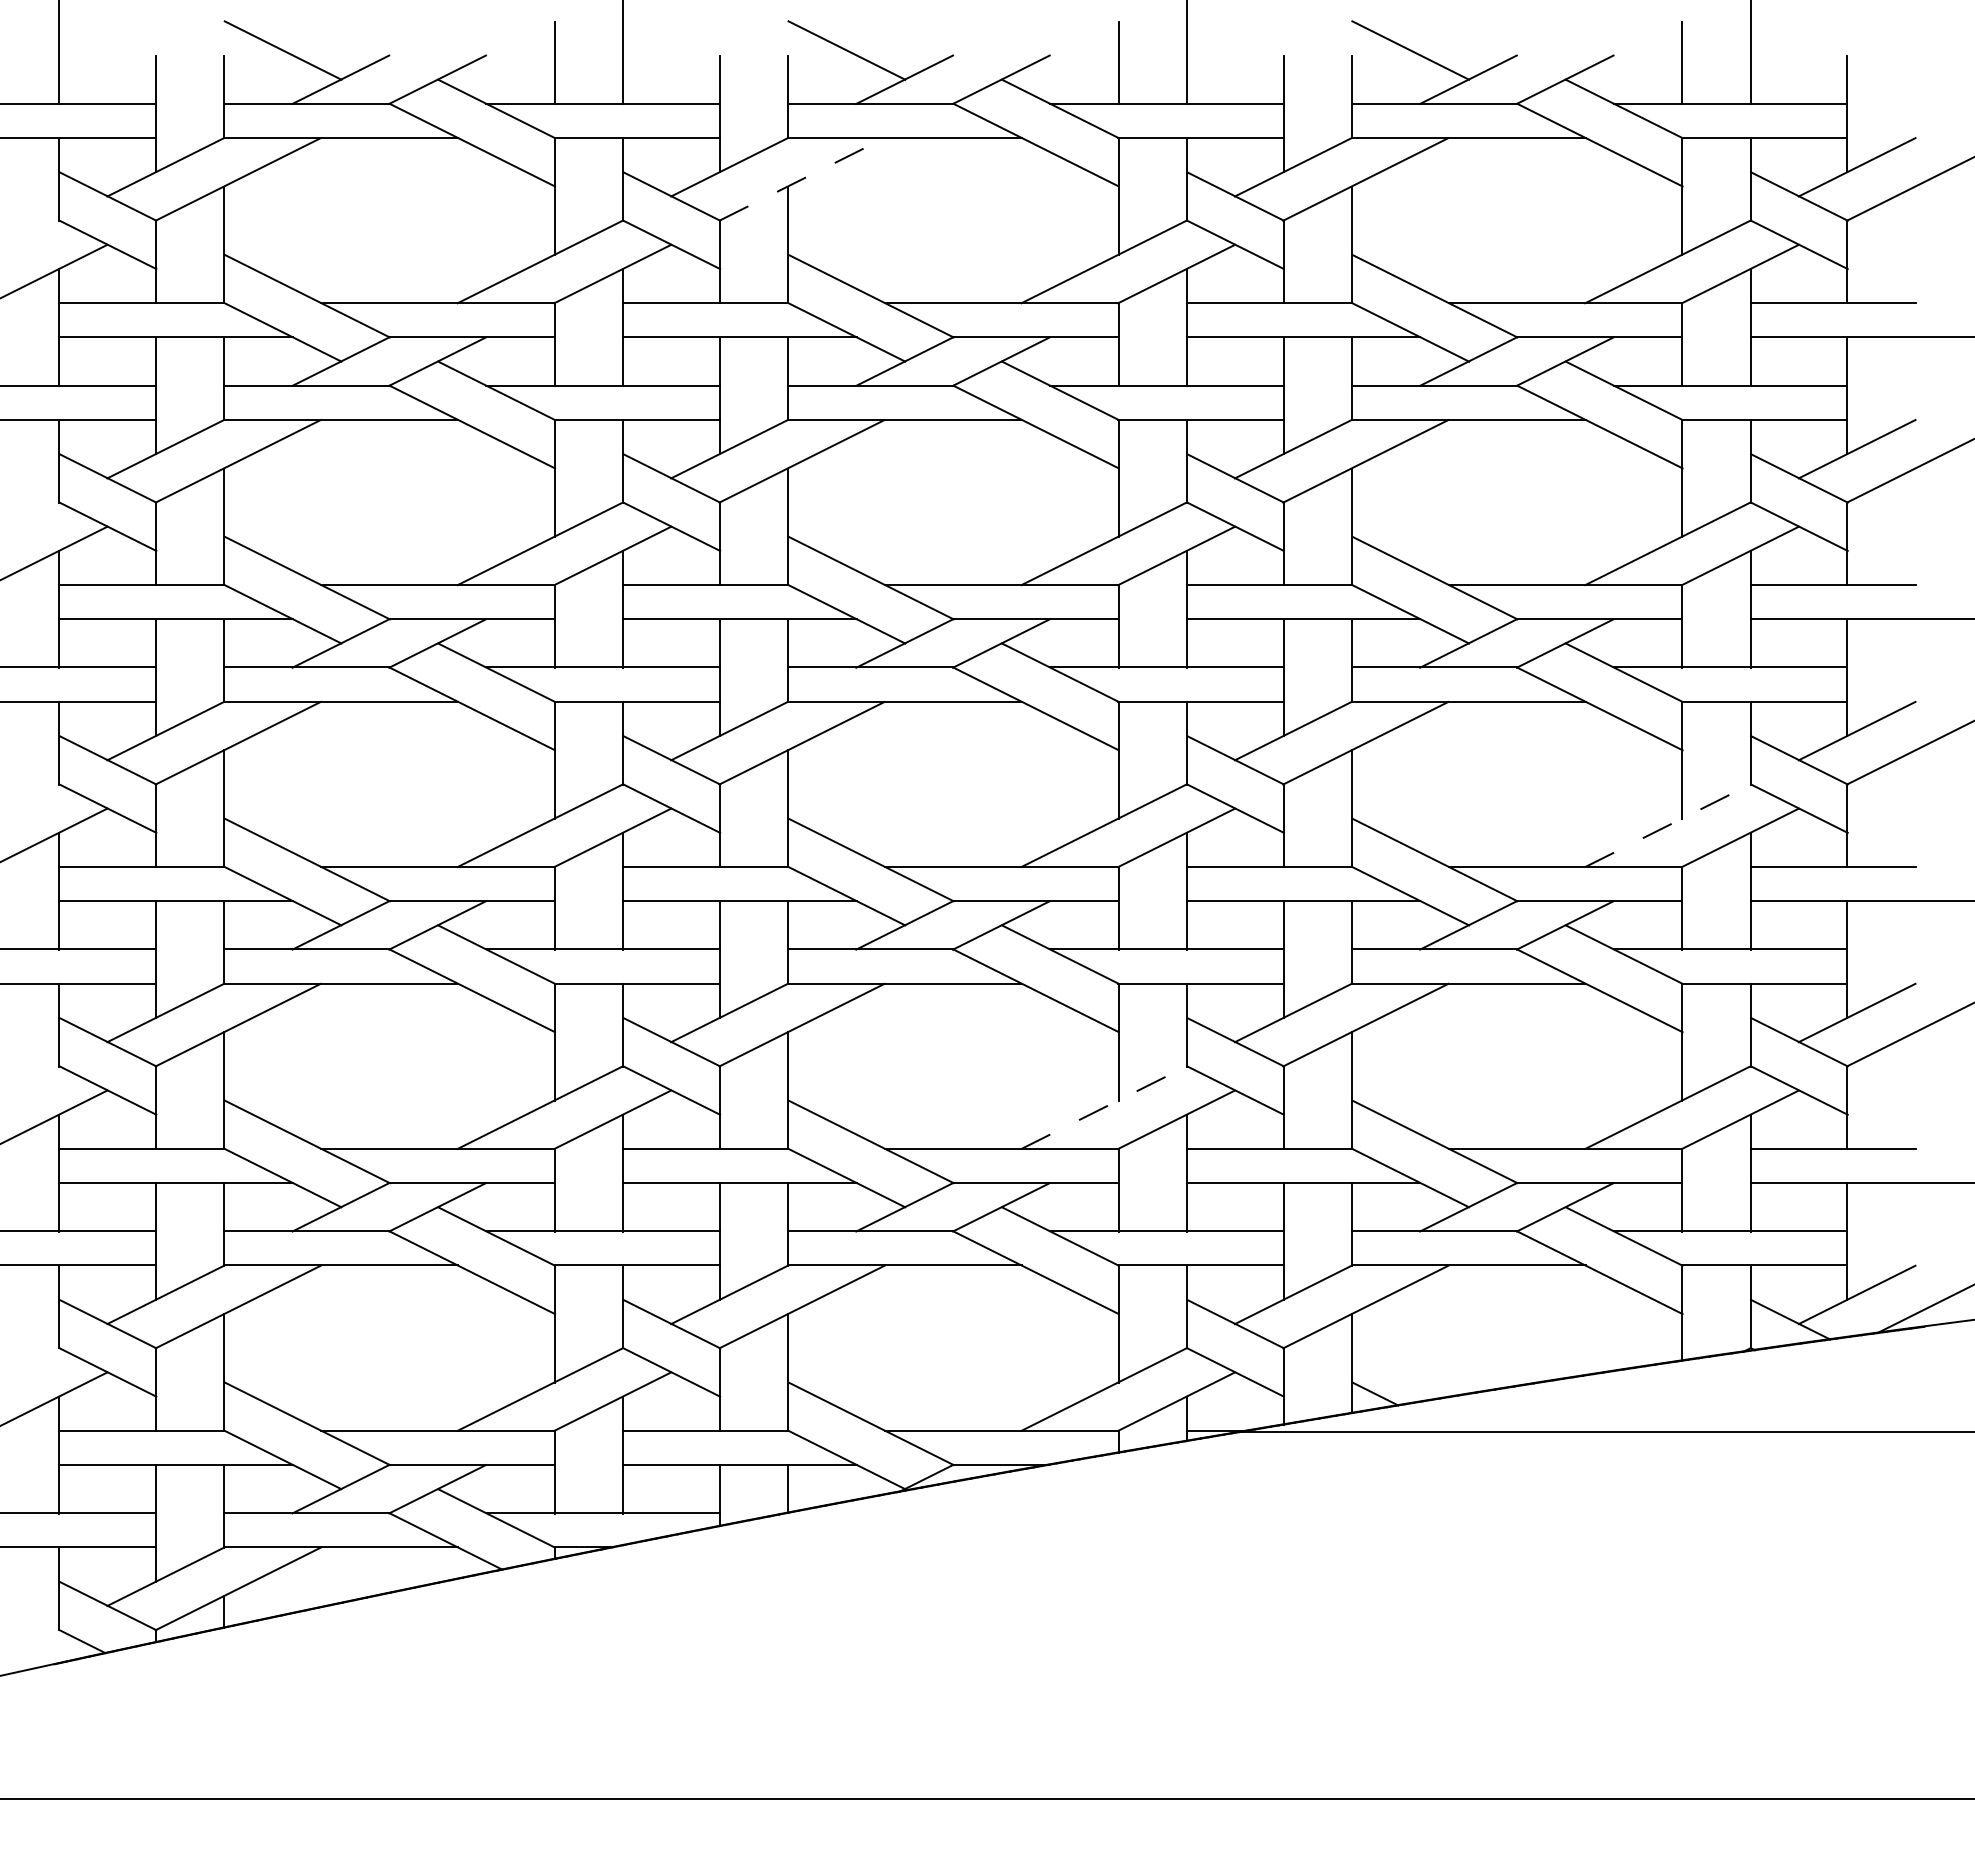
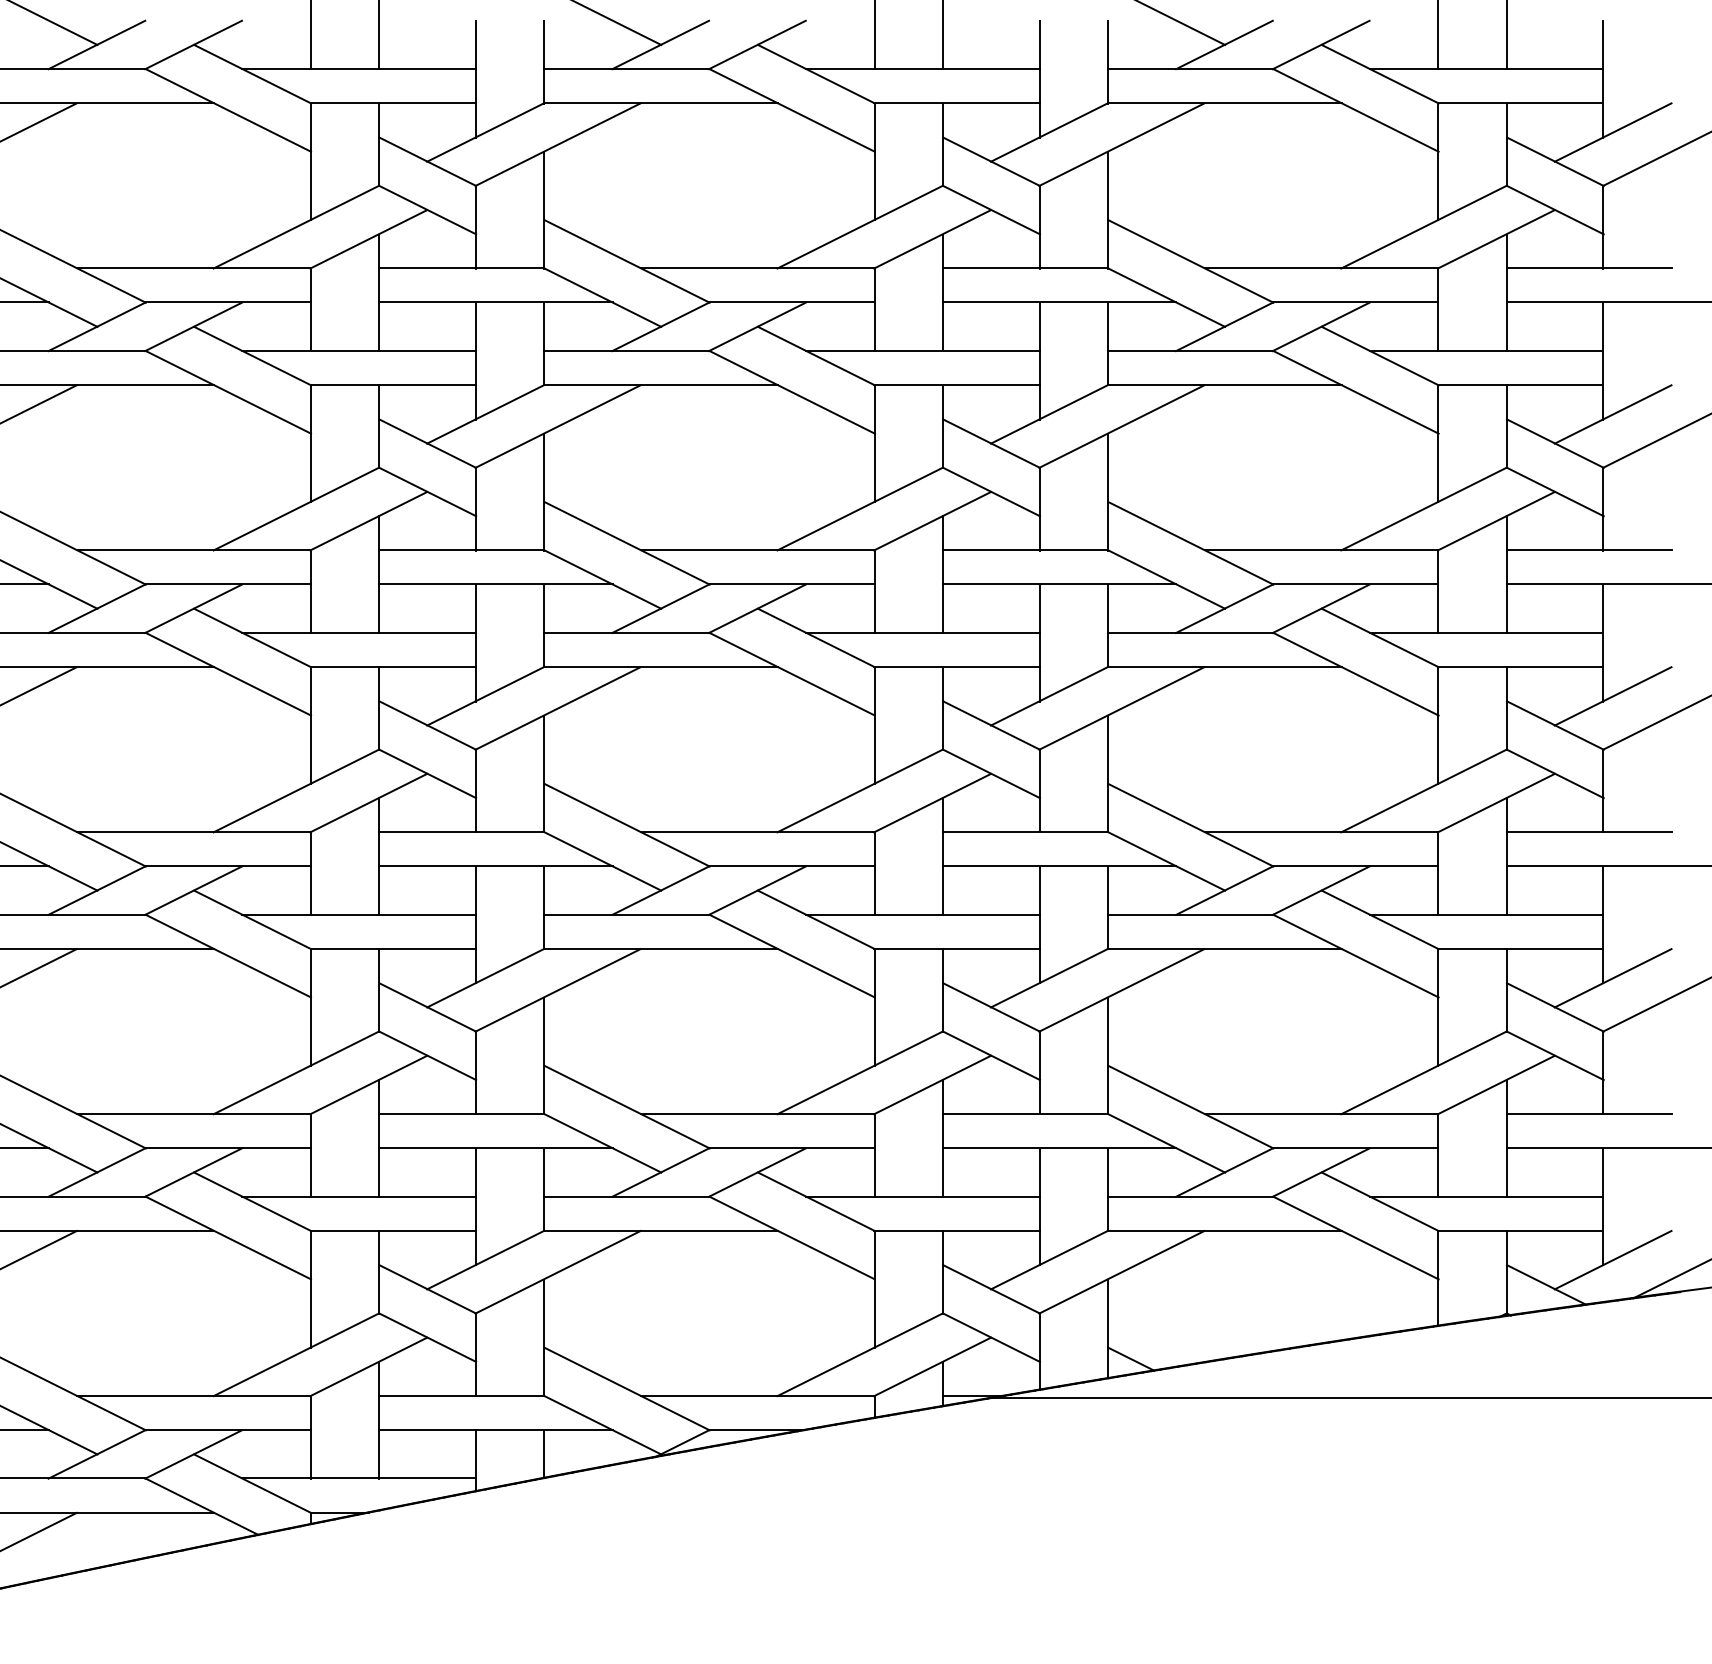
line: (802, 179) -> (558, 144), dashed -> solid
line: (1668, 825) -> (1424, 790), dashed -> solid
line: (1104, 1107) -> (860, 1072), dashed -> solid

